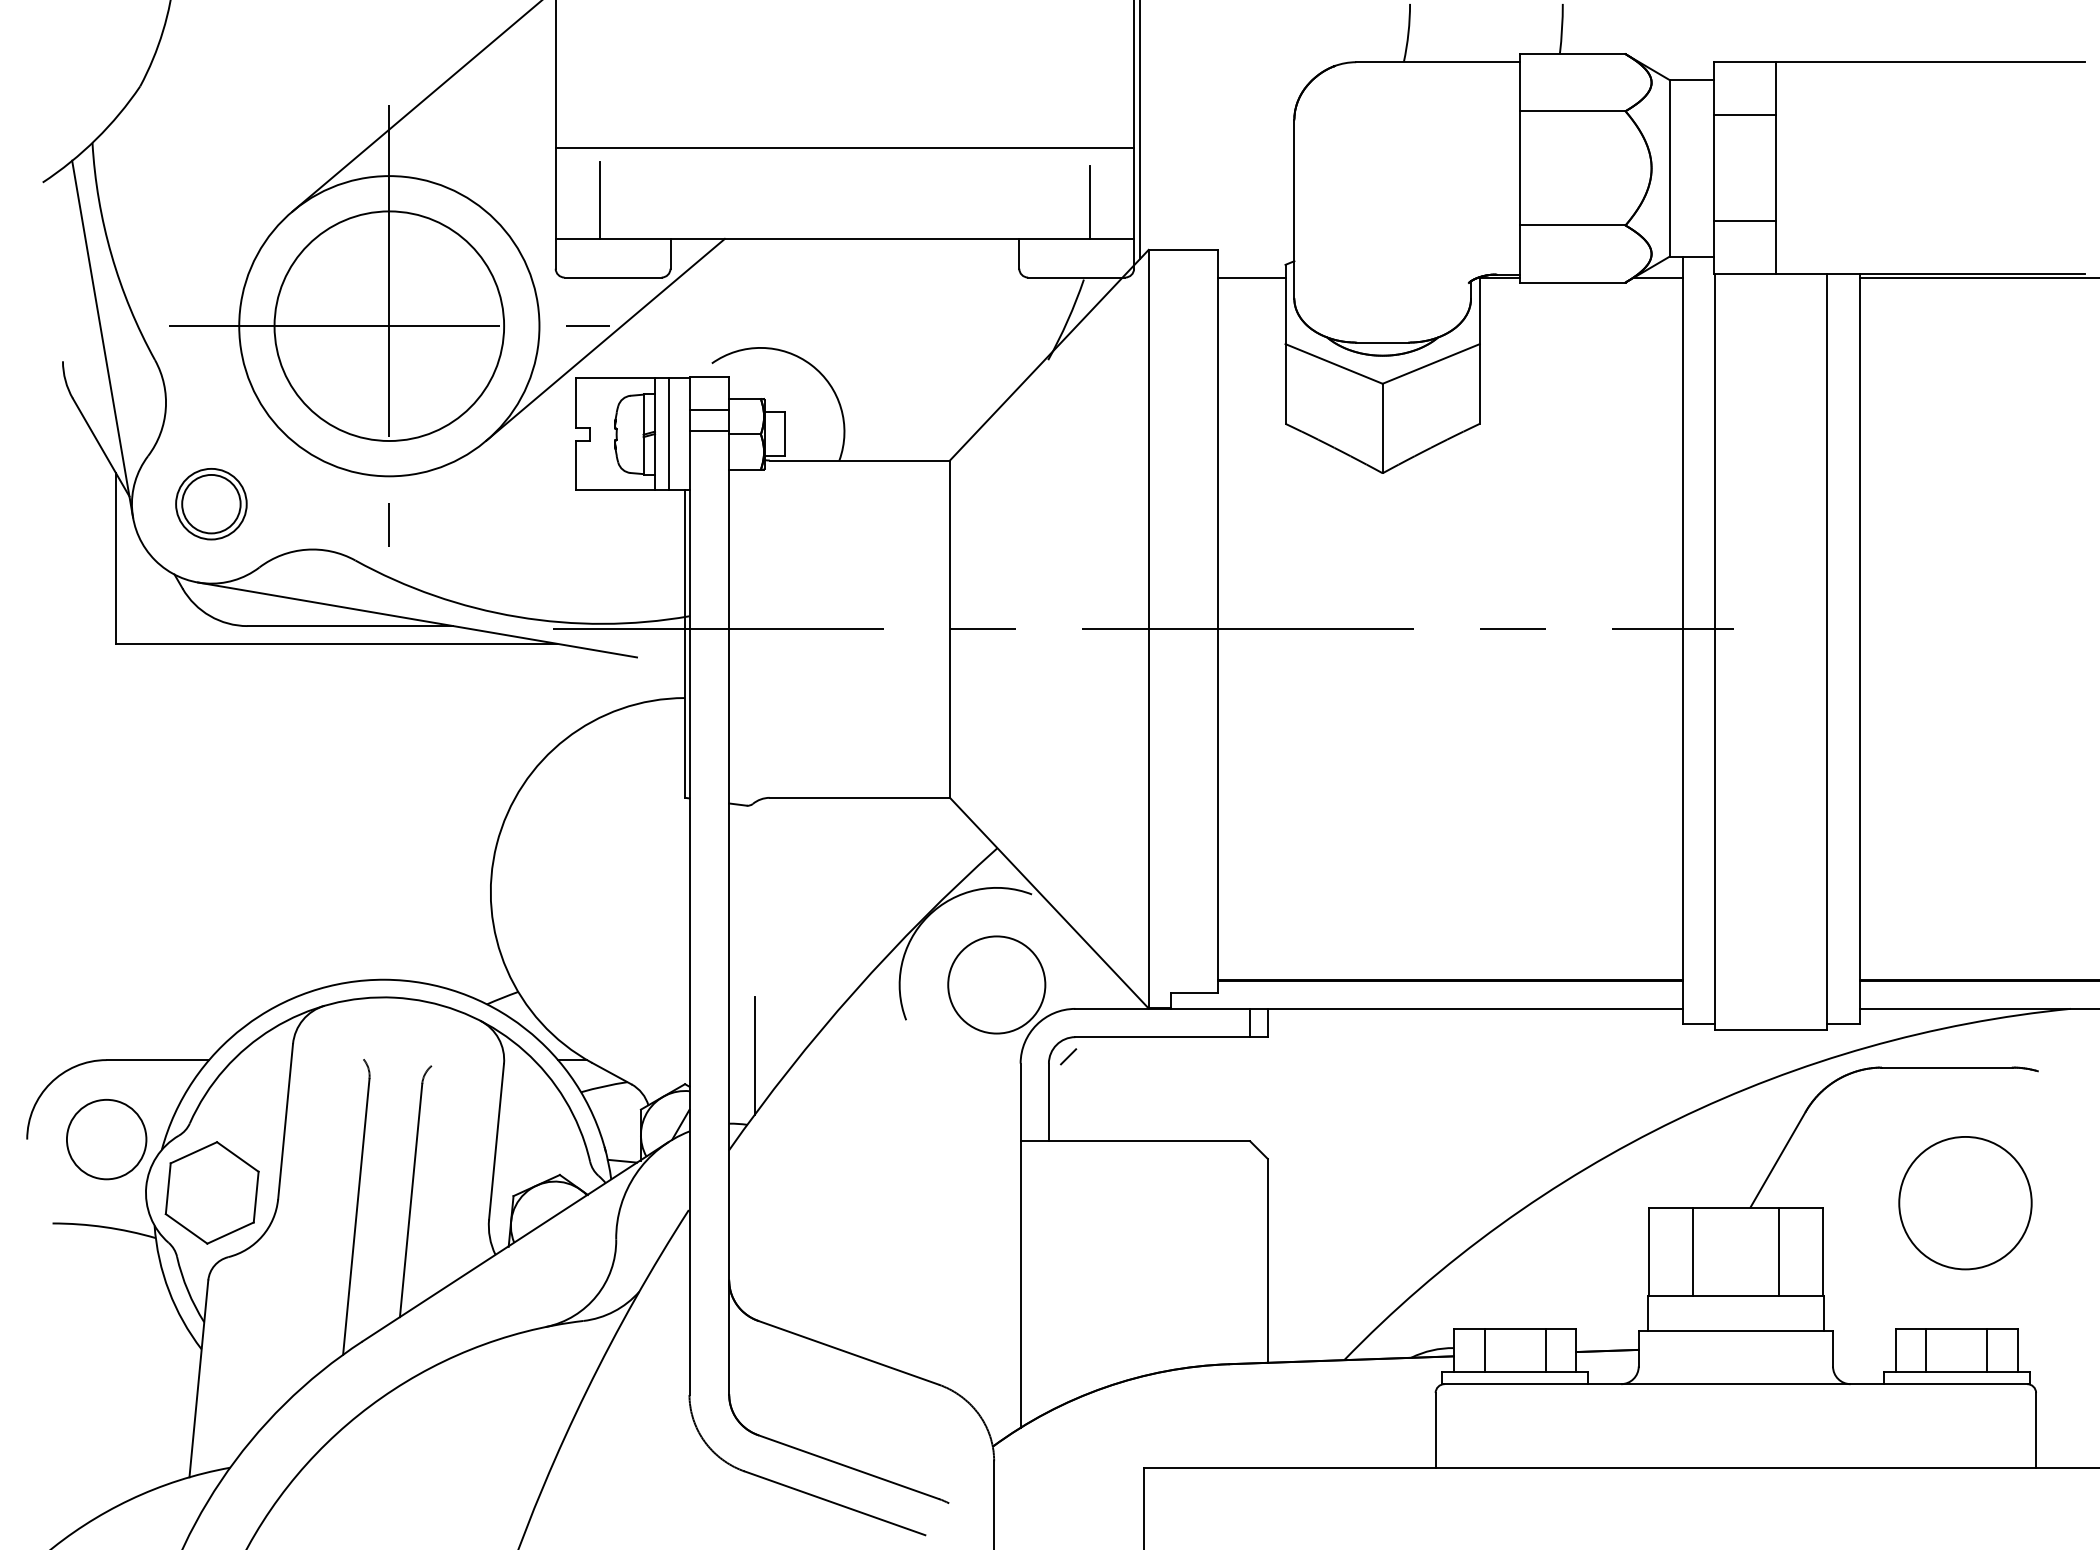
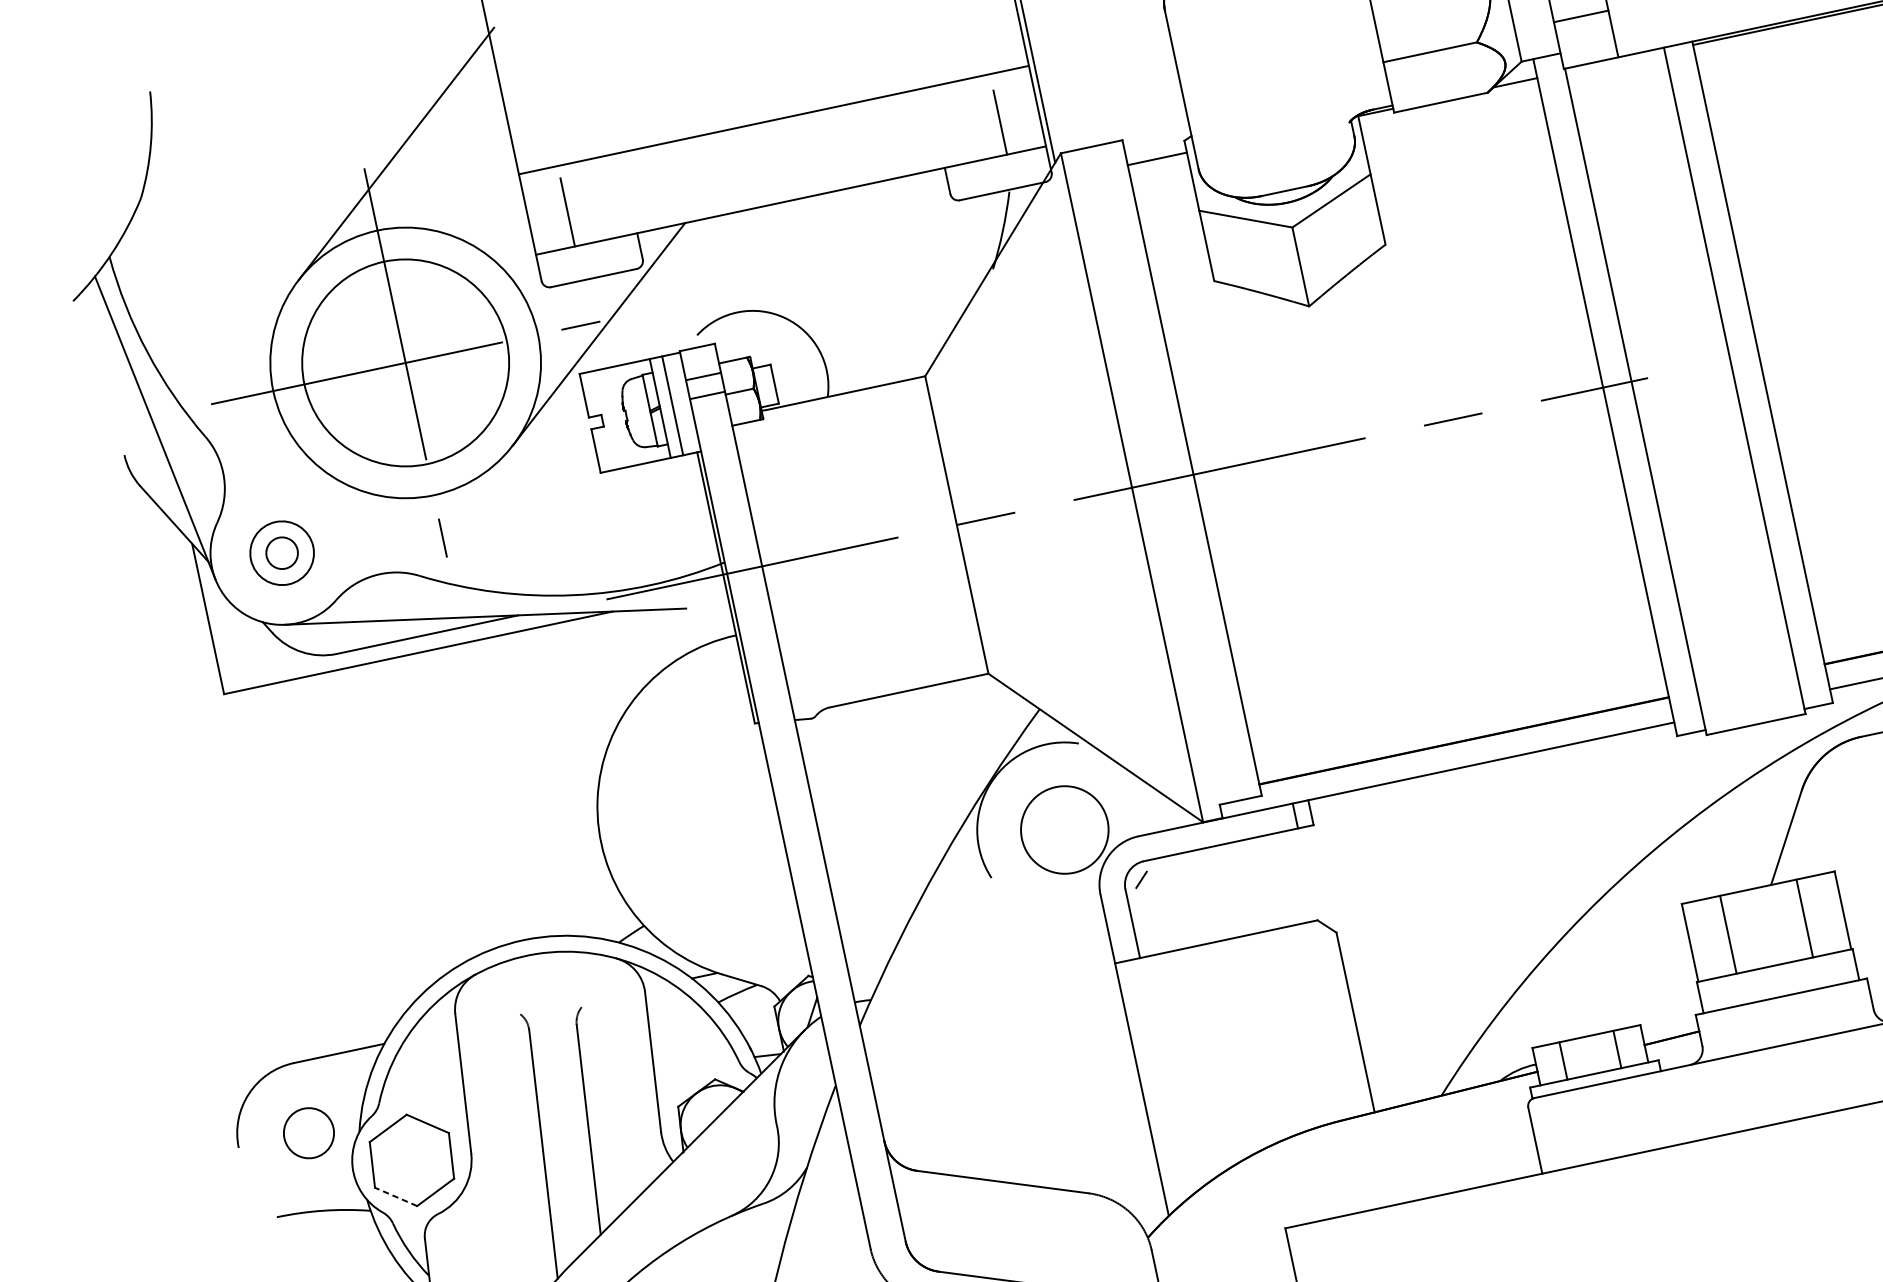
circle: (211, 503) -> (282, 552), size x0.6
line: (754, 1055) -> (864, 937), removed
circle: (106, 1139) -> (308, 1133), size x0.7
line: (186, 1228) -> (395, 1196), solid -> dashed

